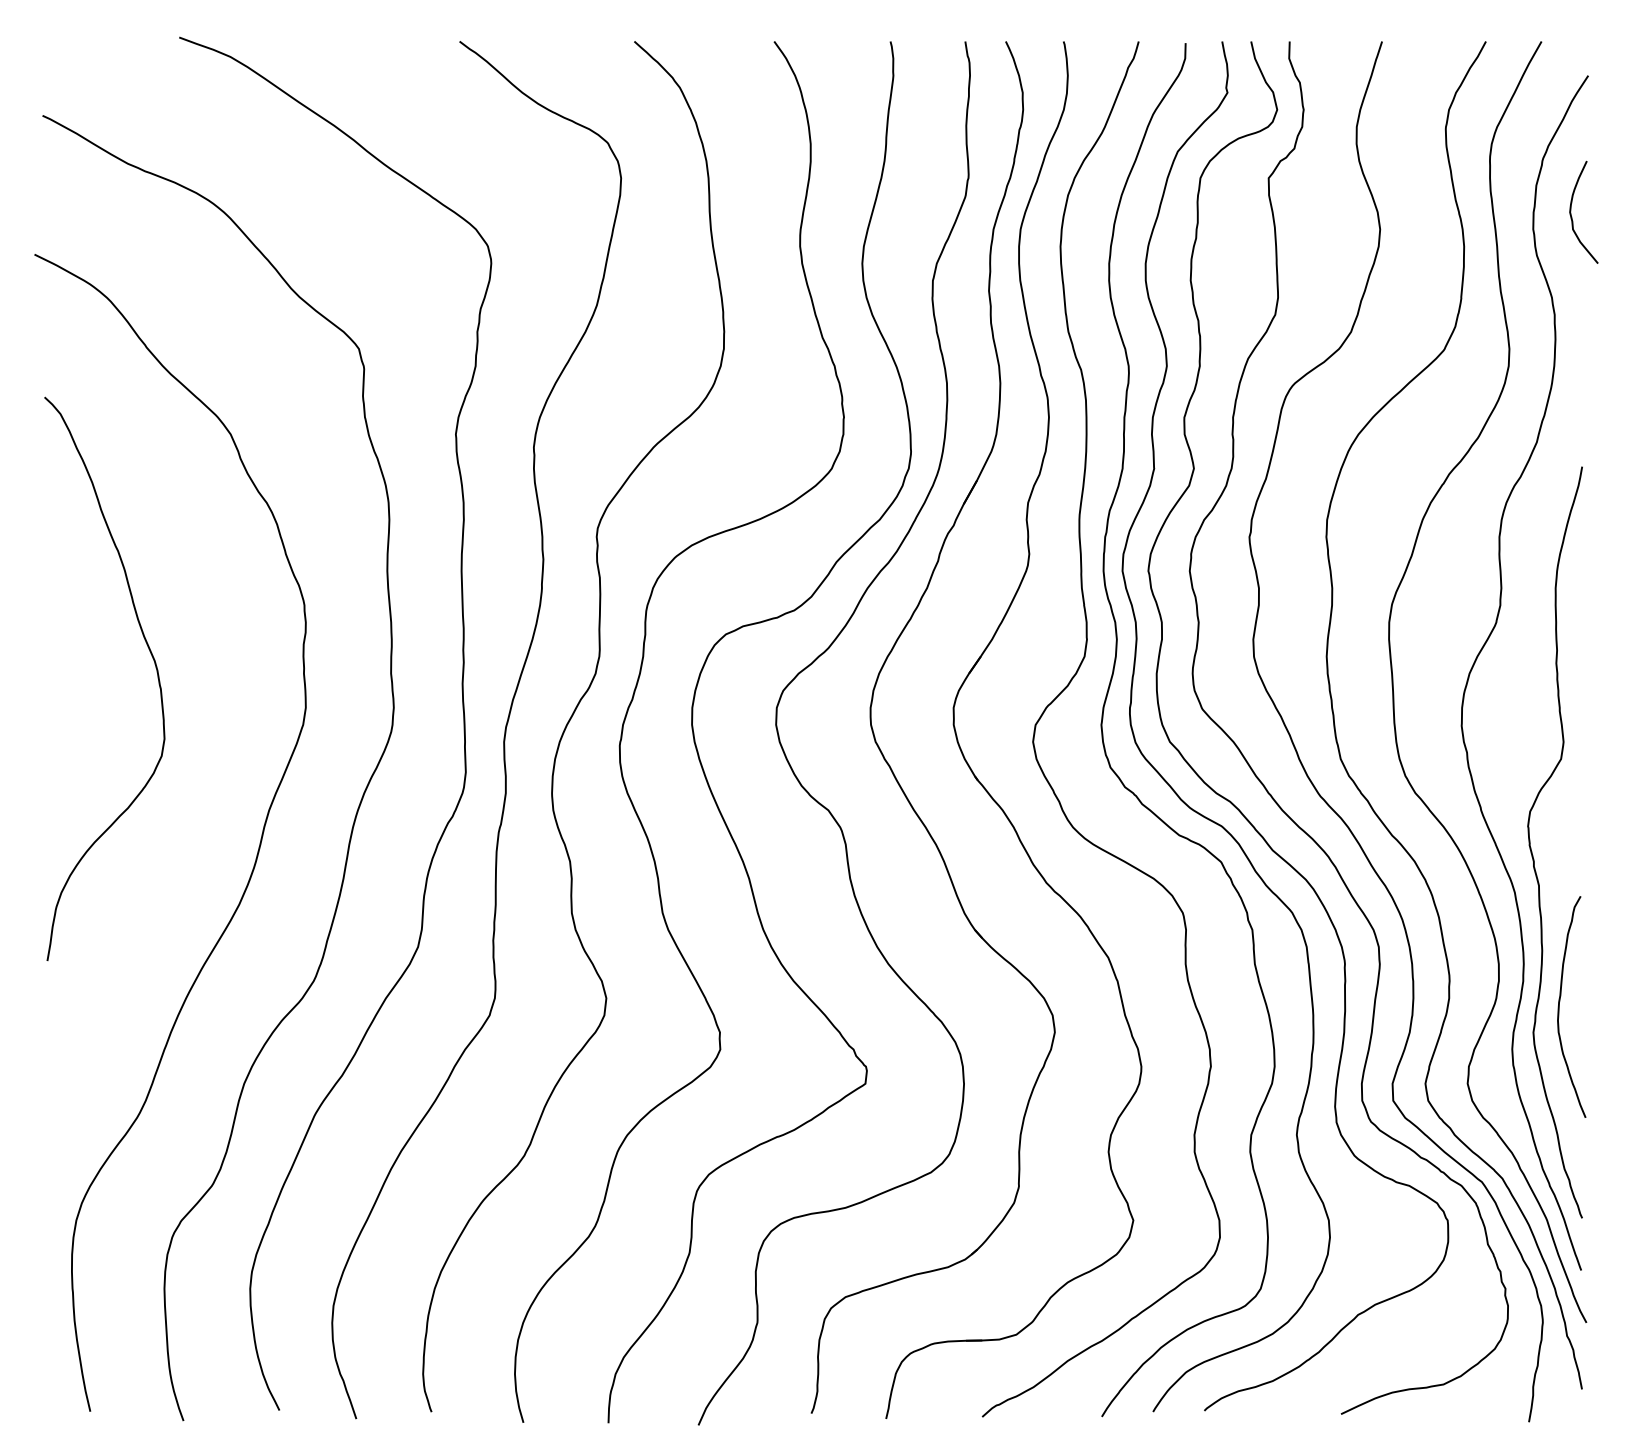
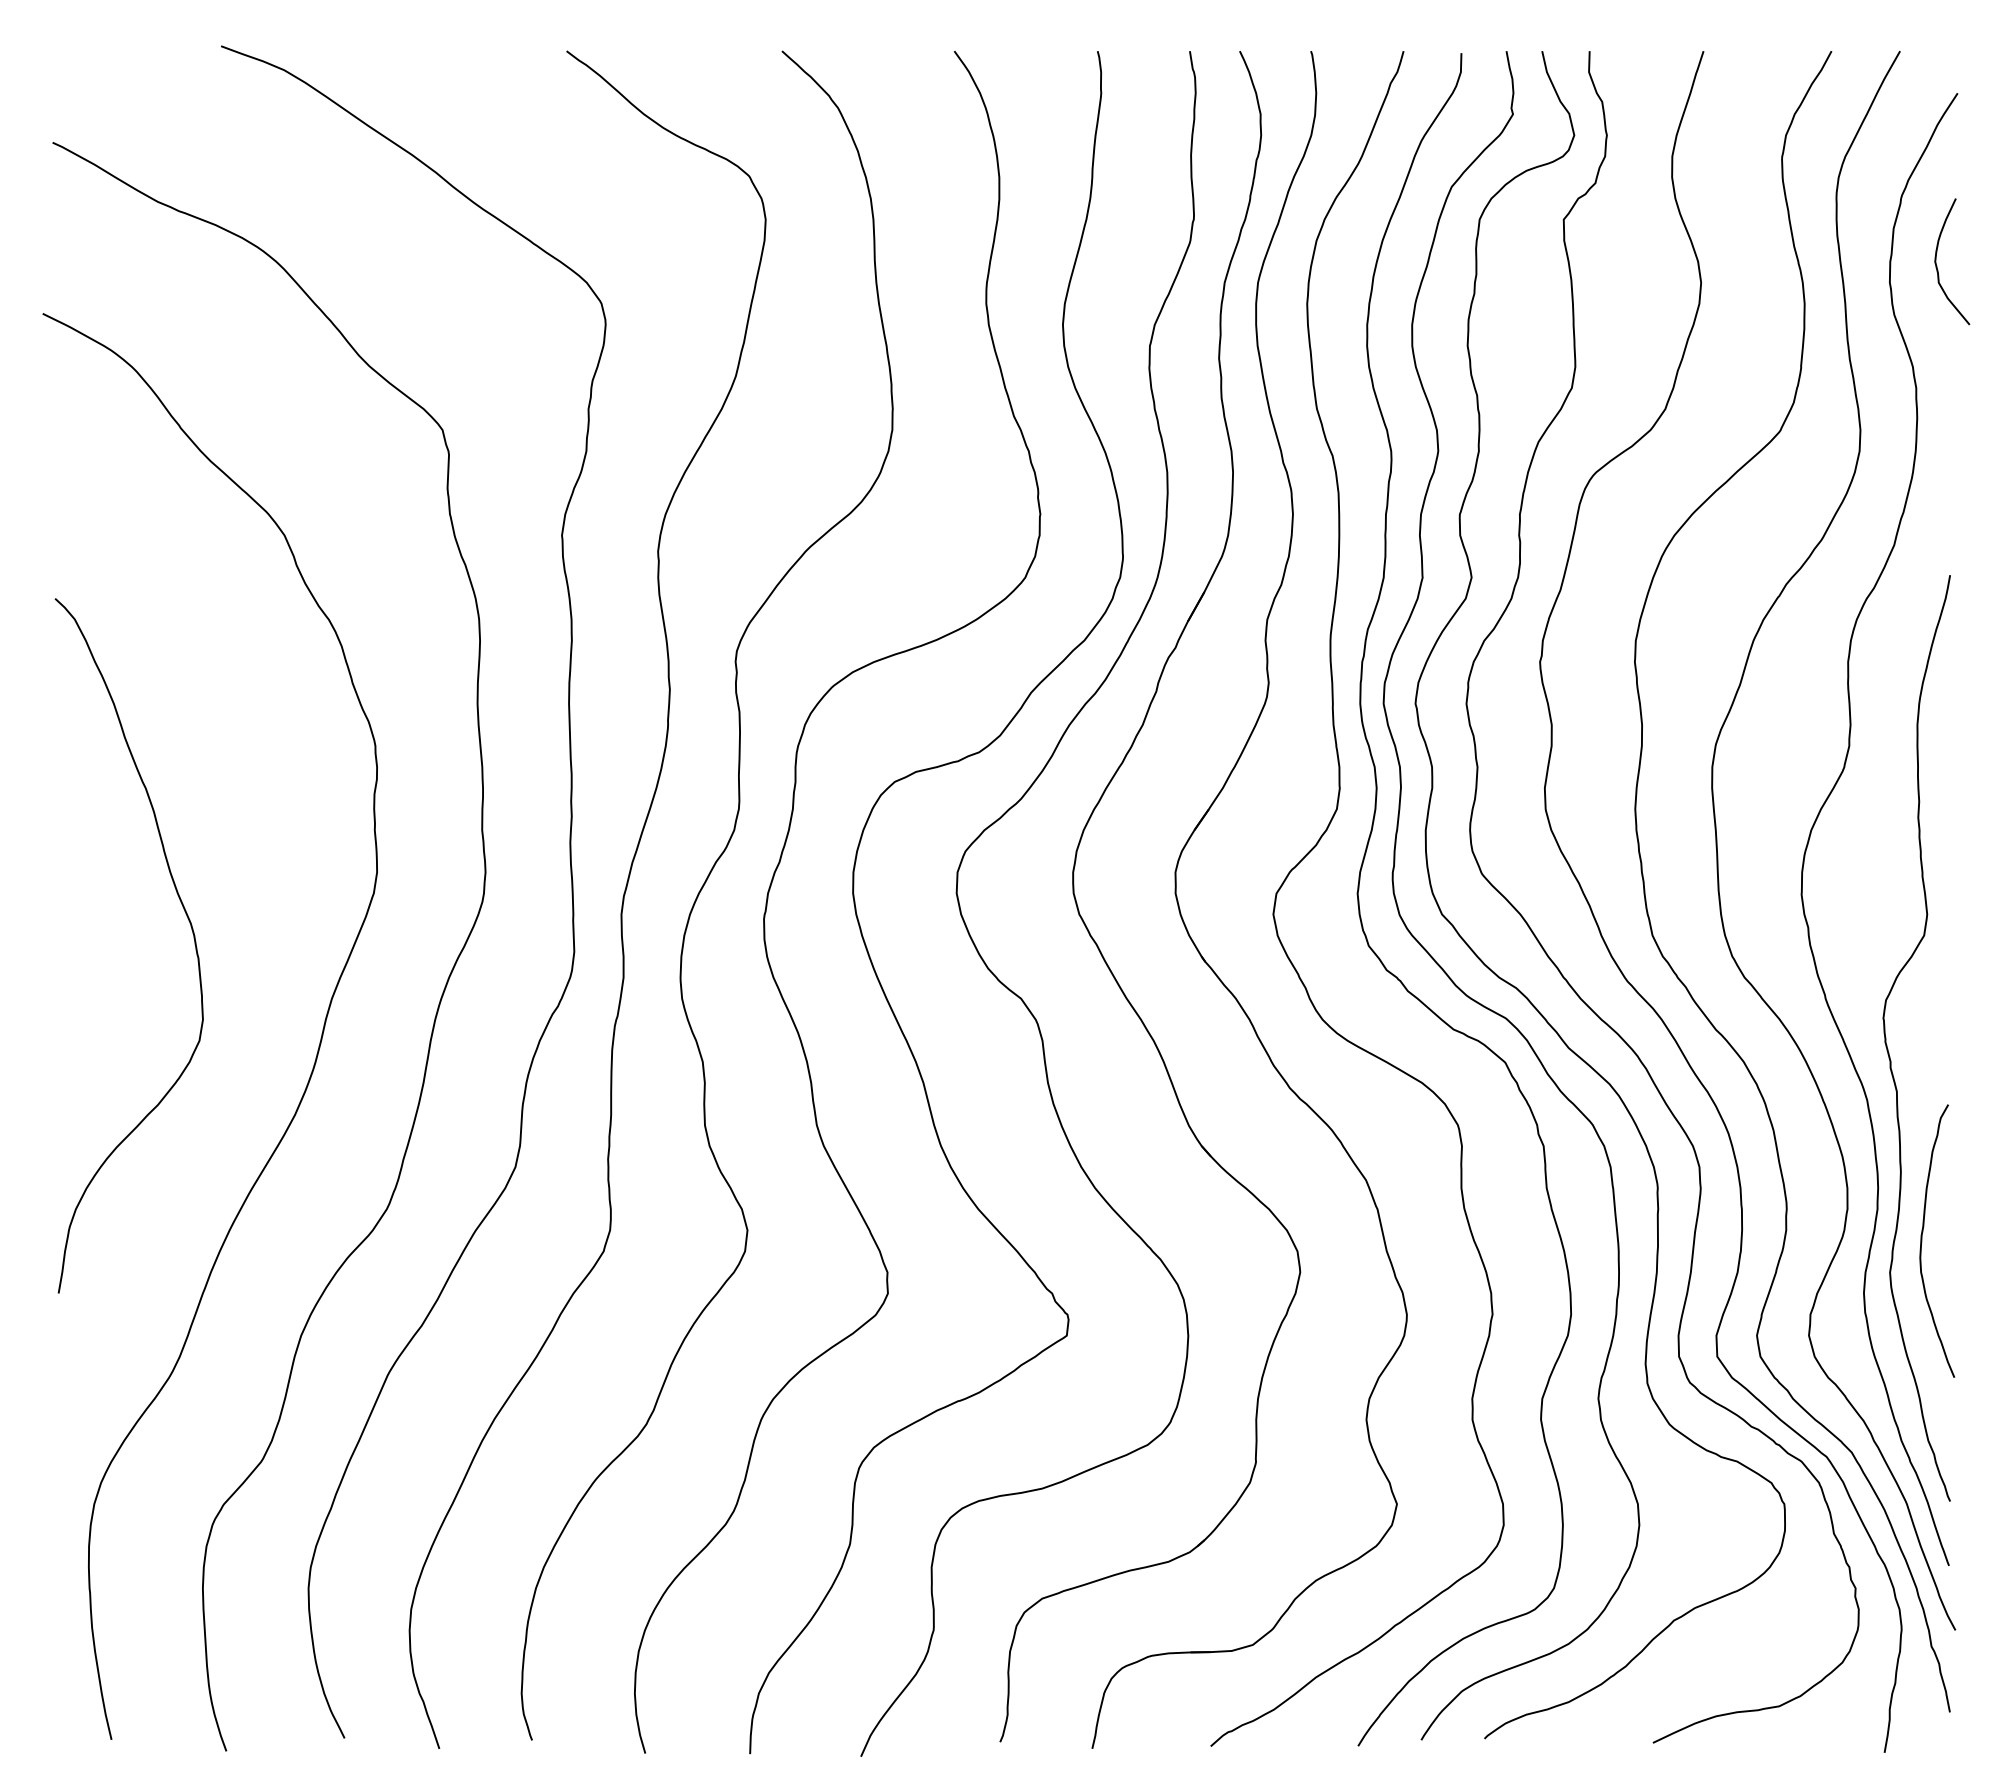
curve: (155, 666) -> (191, 930), moved

